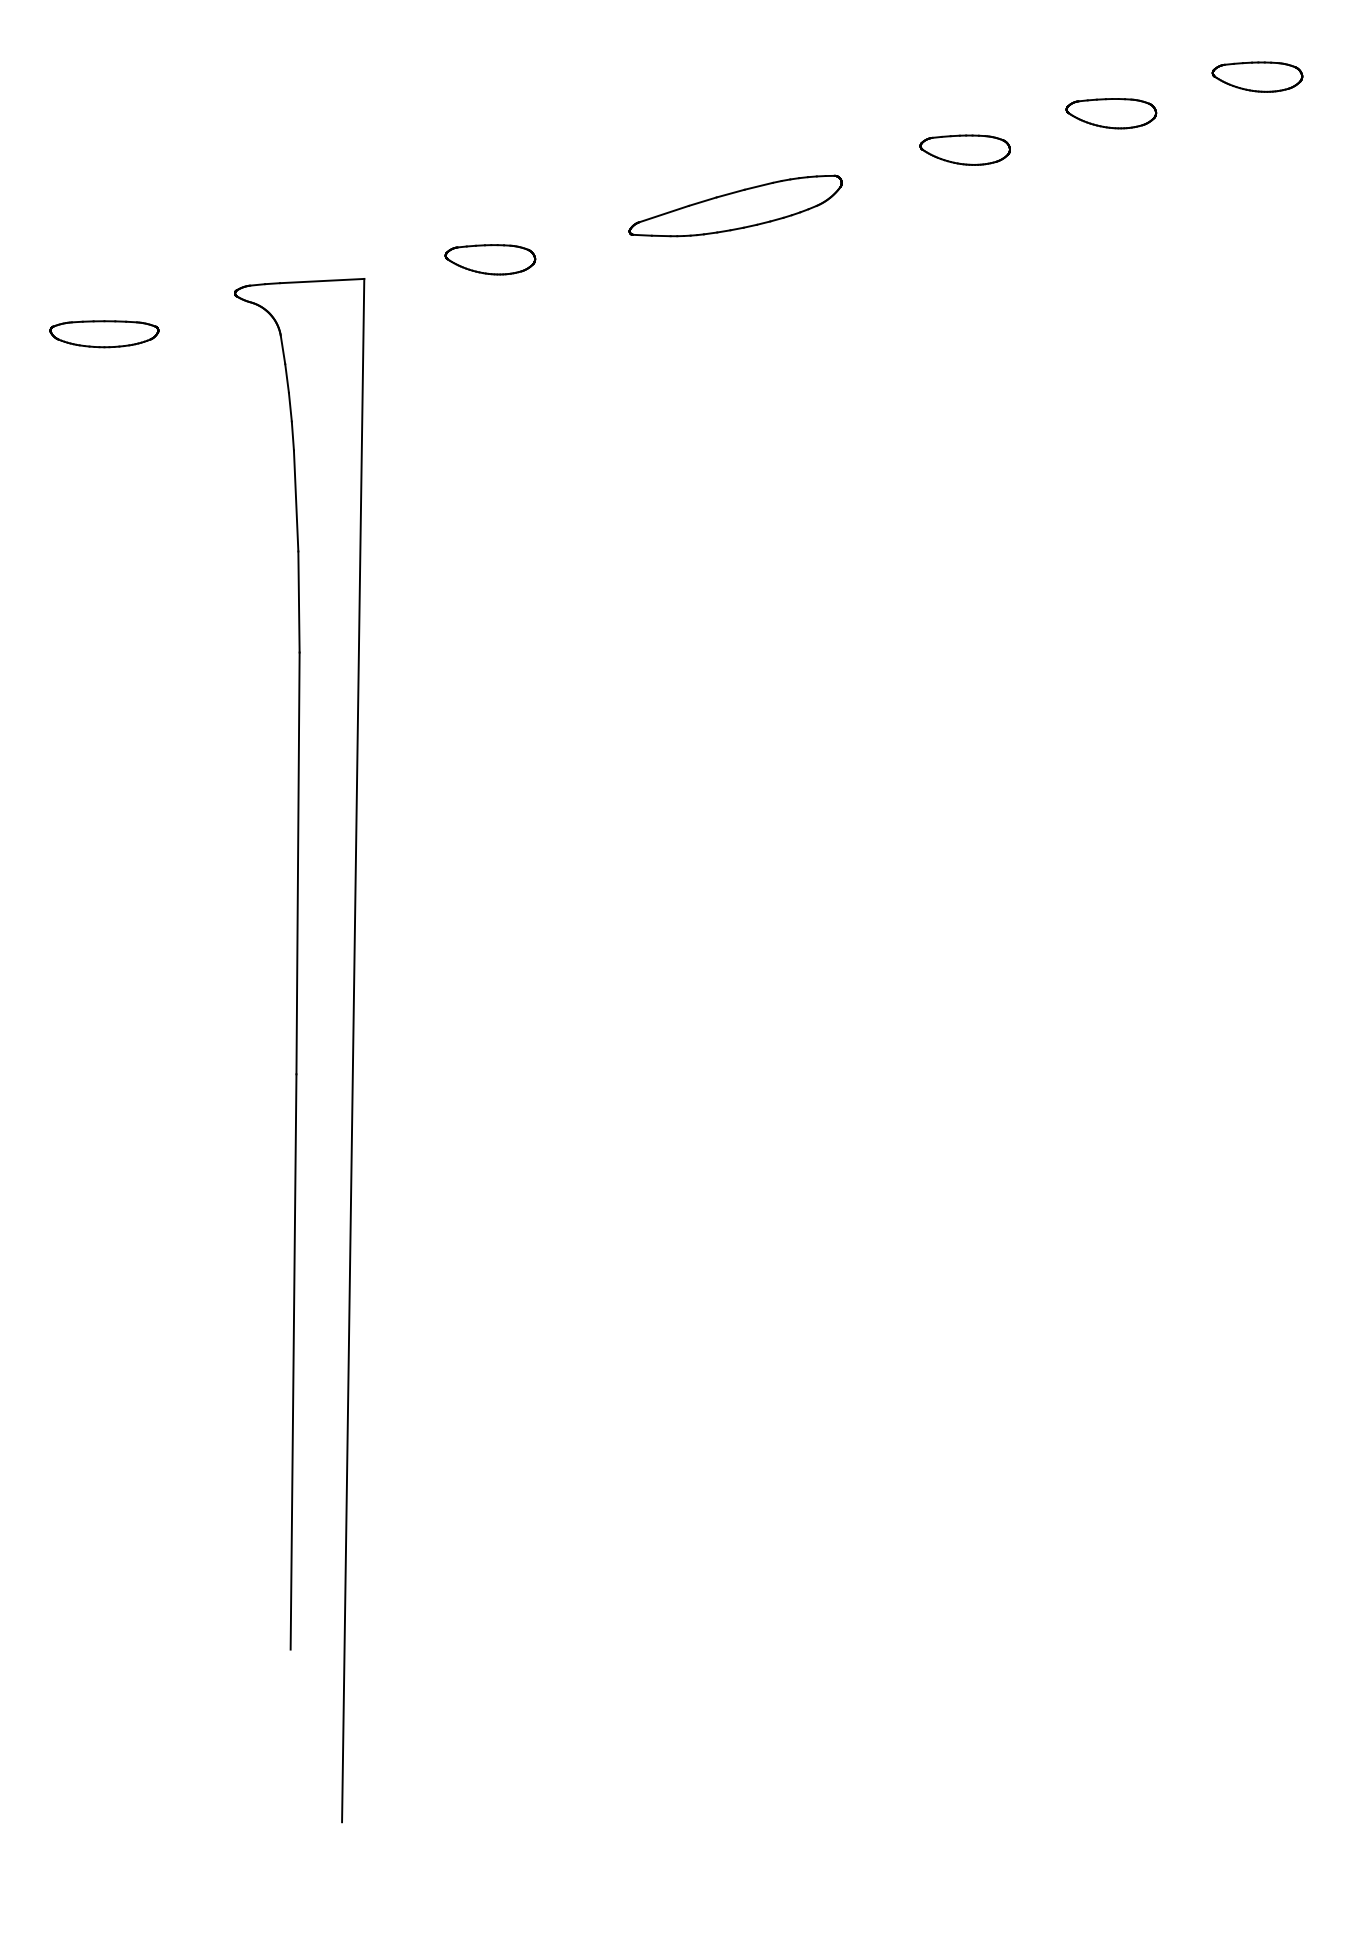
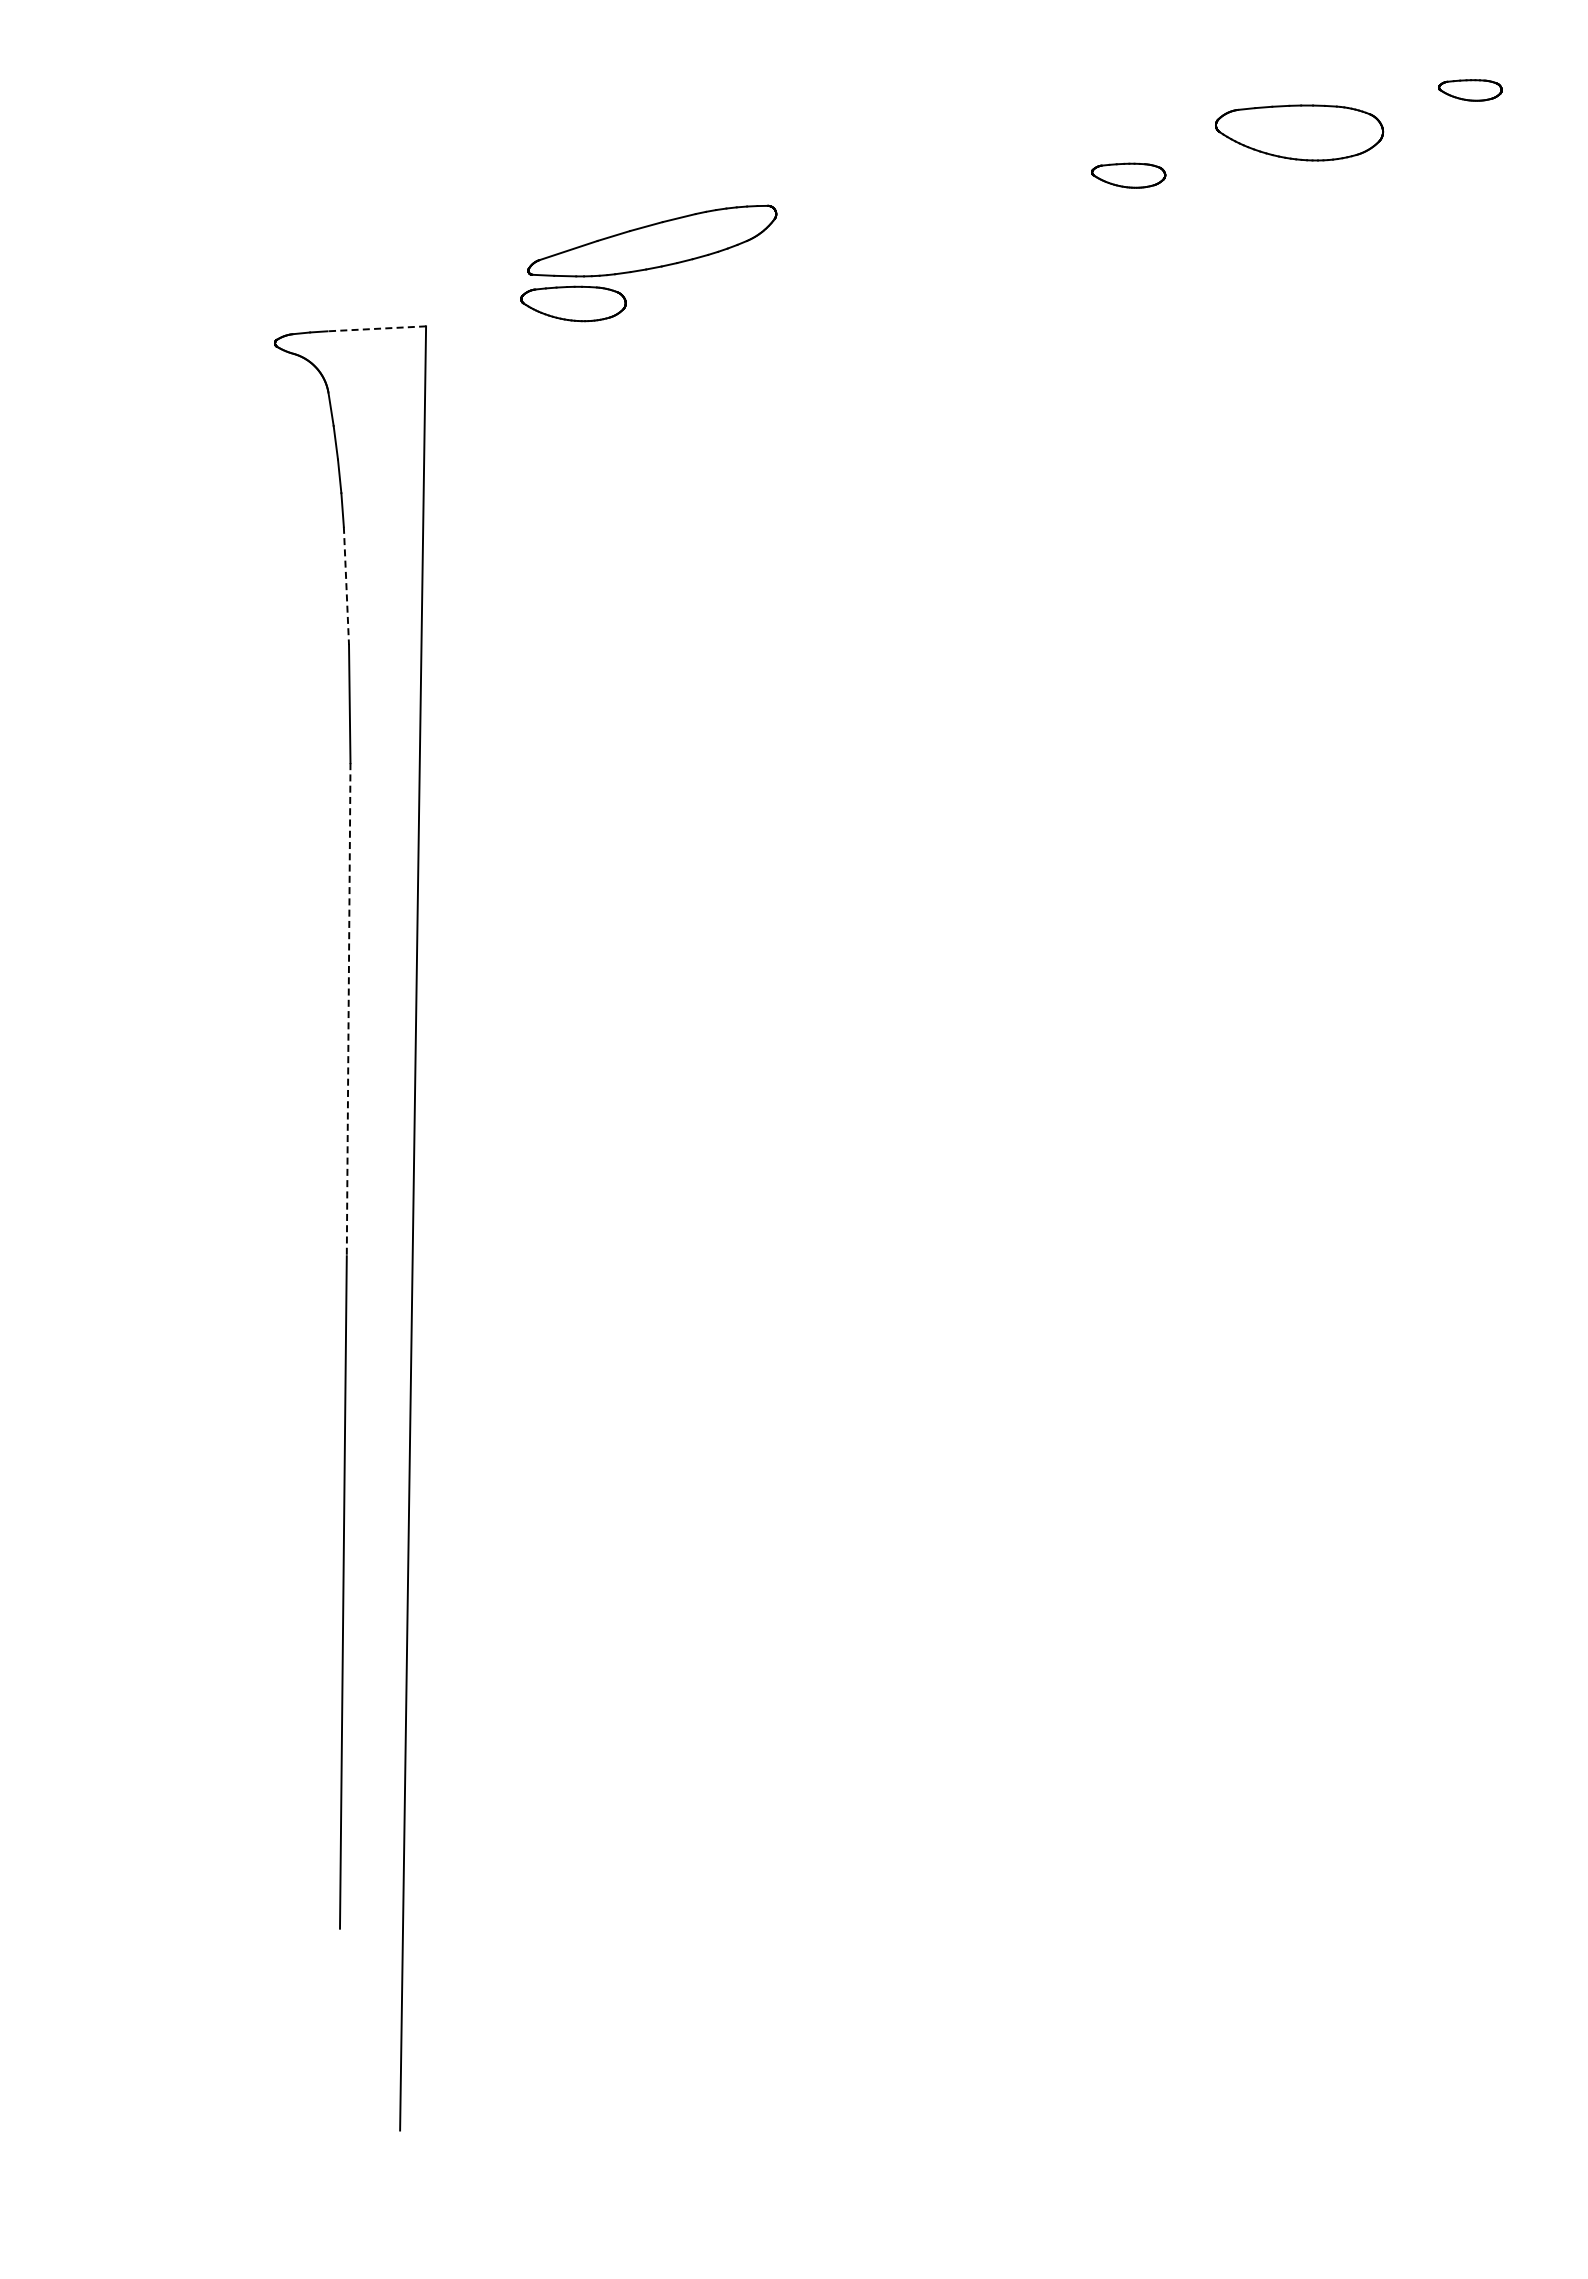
part: (1257, 77) -> (1470, 90), size x0.6
part: (1111, 113) -> (1299, 133), size x1.6
part: (965, 149) -> (1128, 175), size x0.7
part: (735, 205) -> (652, 240), moved
line: (321, 280) -> (376, 328), solid -> dashed
part: (104, 333) -> (122, 390), removed
line: (296, 501) -> (346, 586), solid -> dashed
line: (297, 863) -> (348, 1009), solid -> dashed

